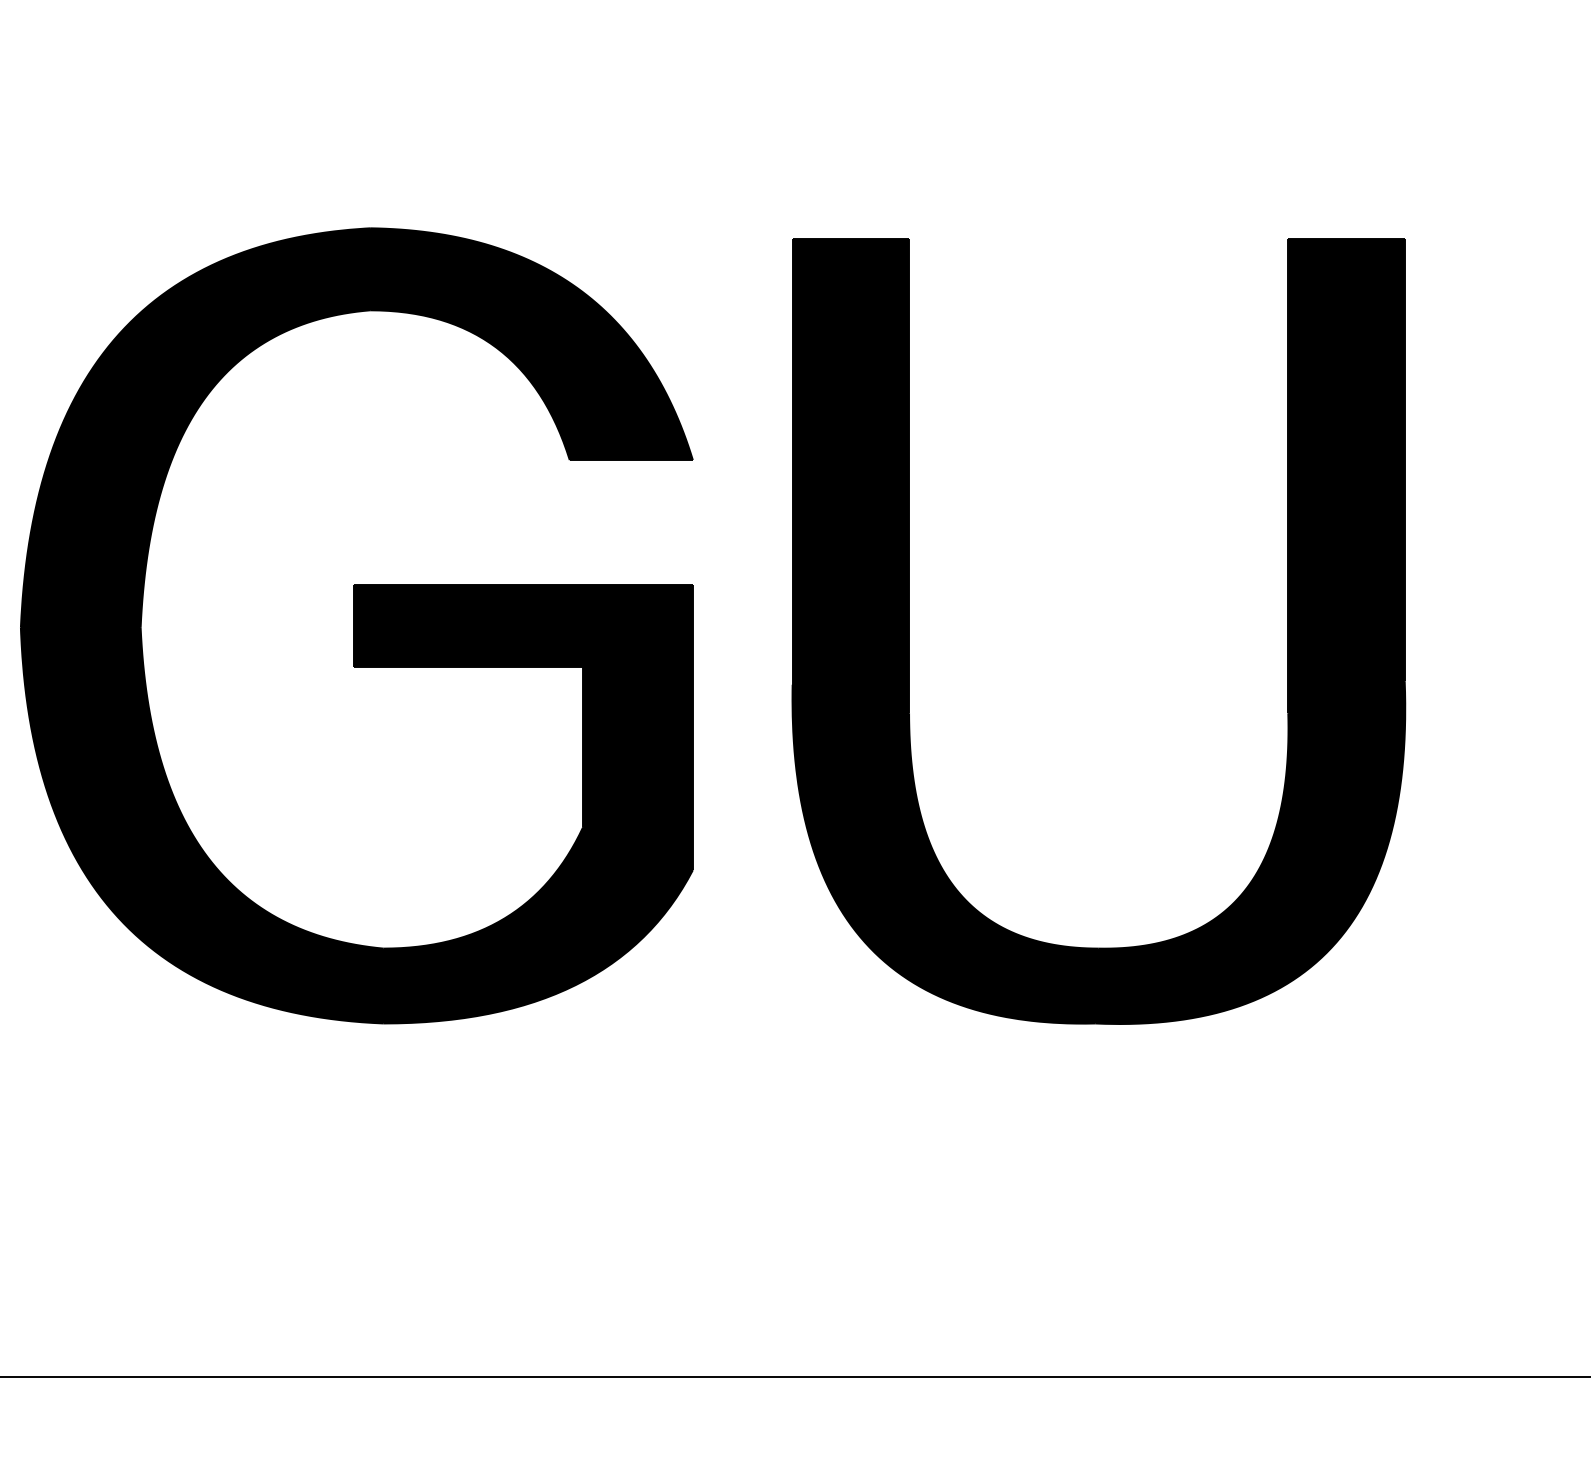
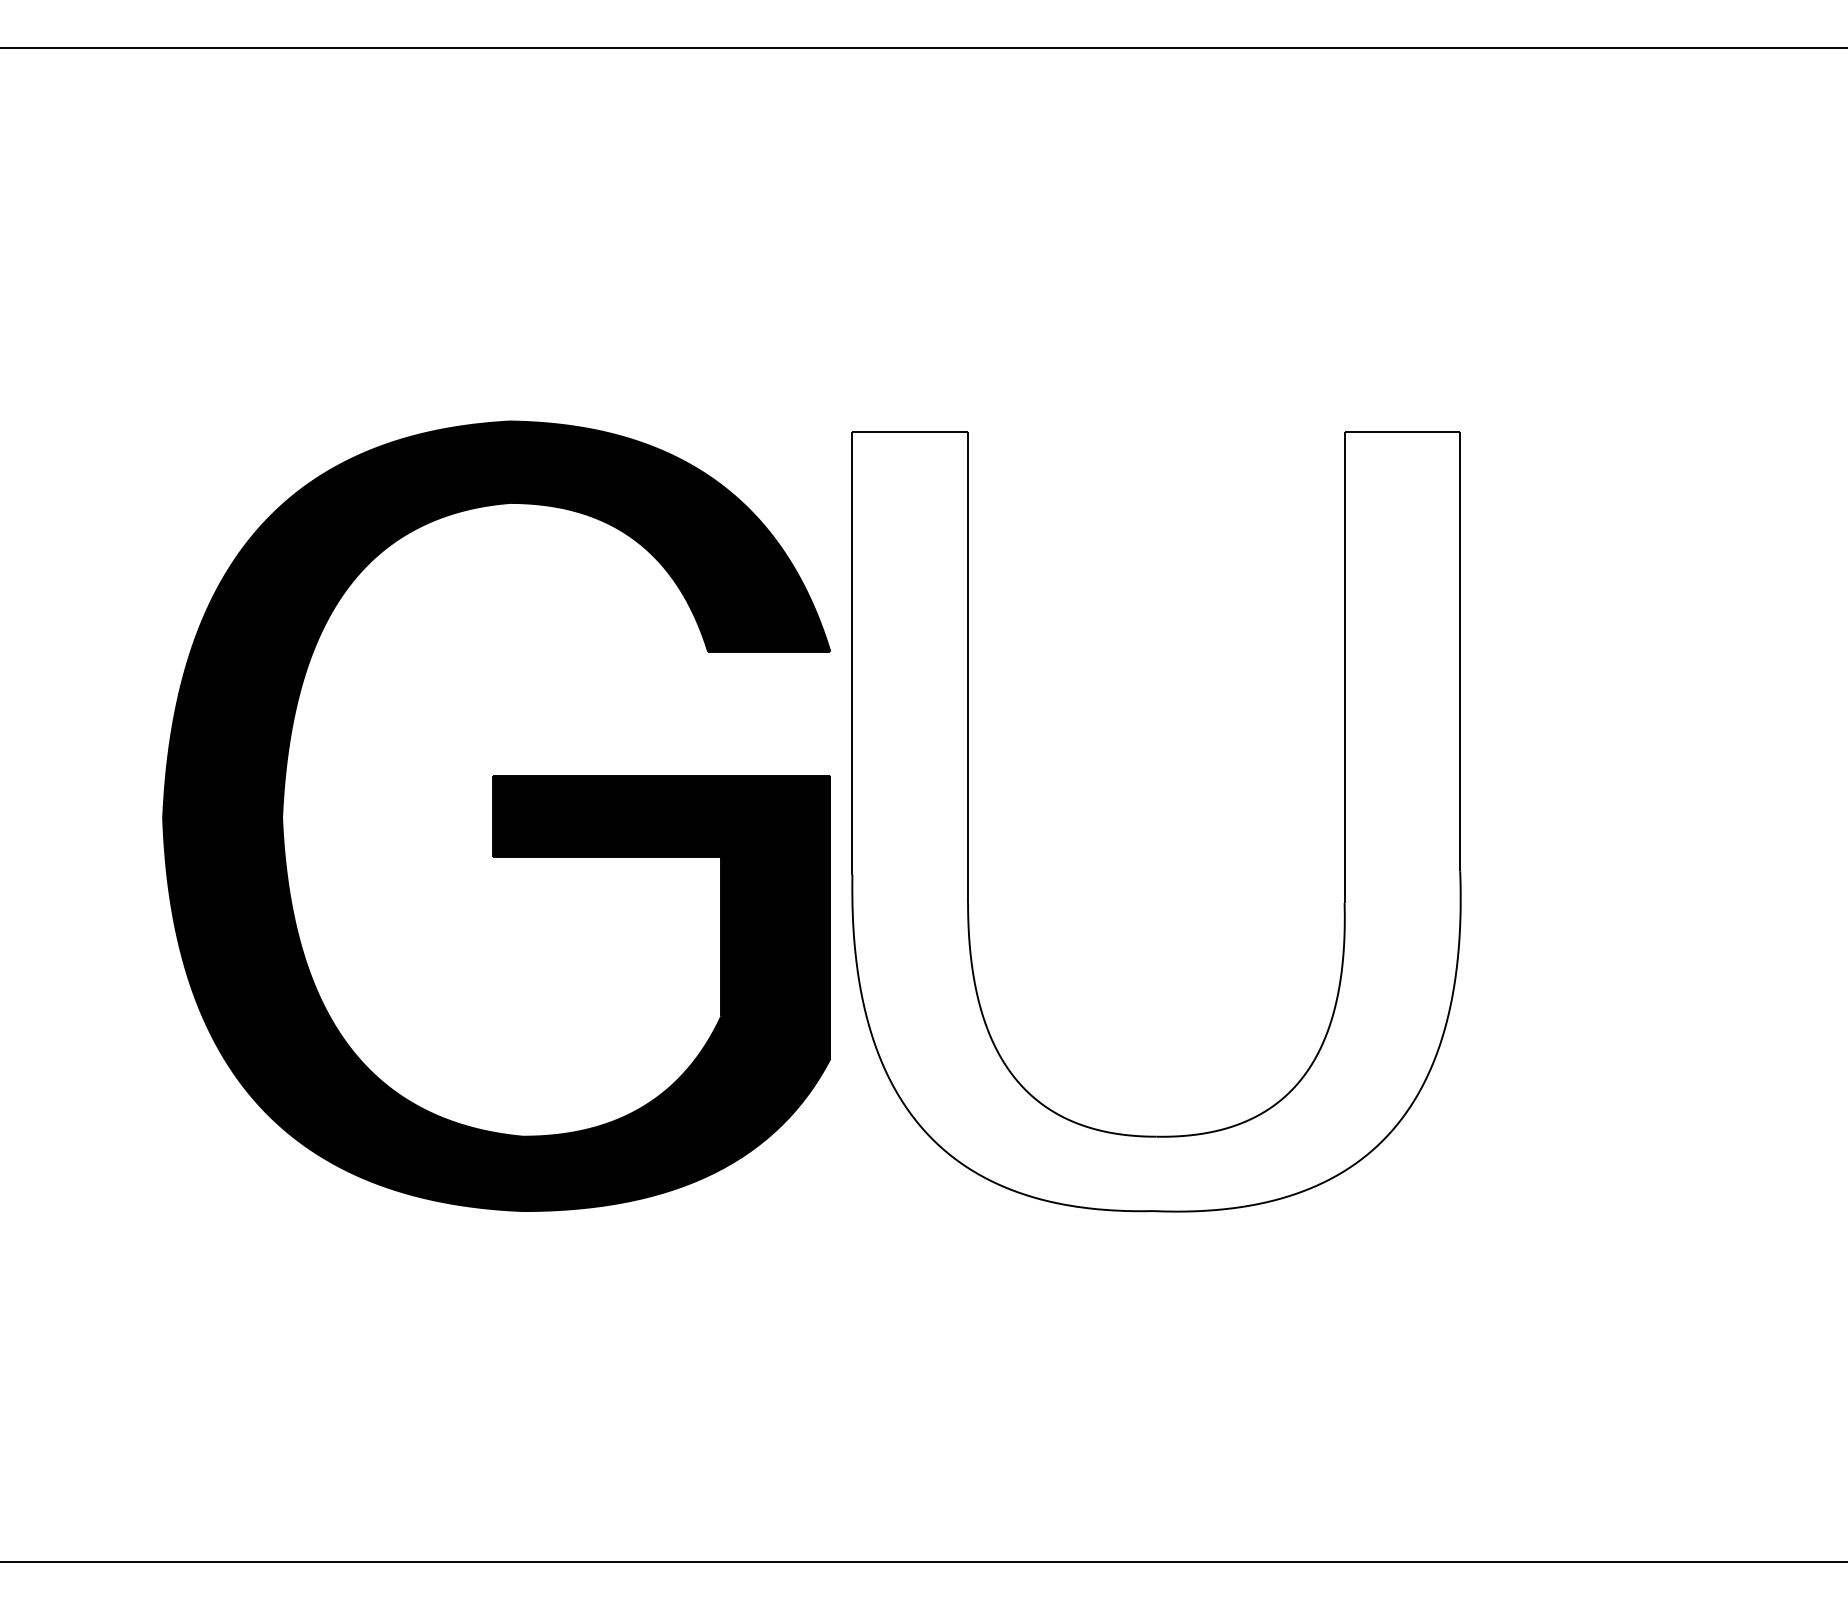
part: (356, 625) -> (496, 815), moved
fill: (1098, 631) -> (1156, 821), removed

